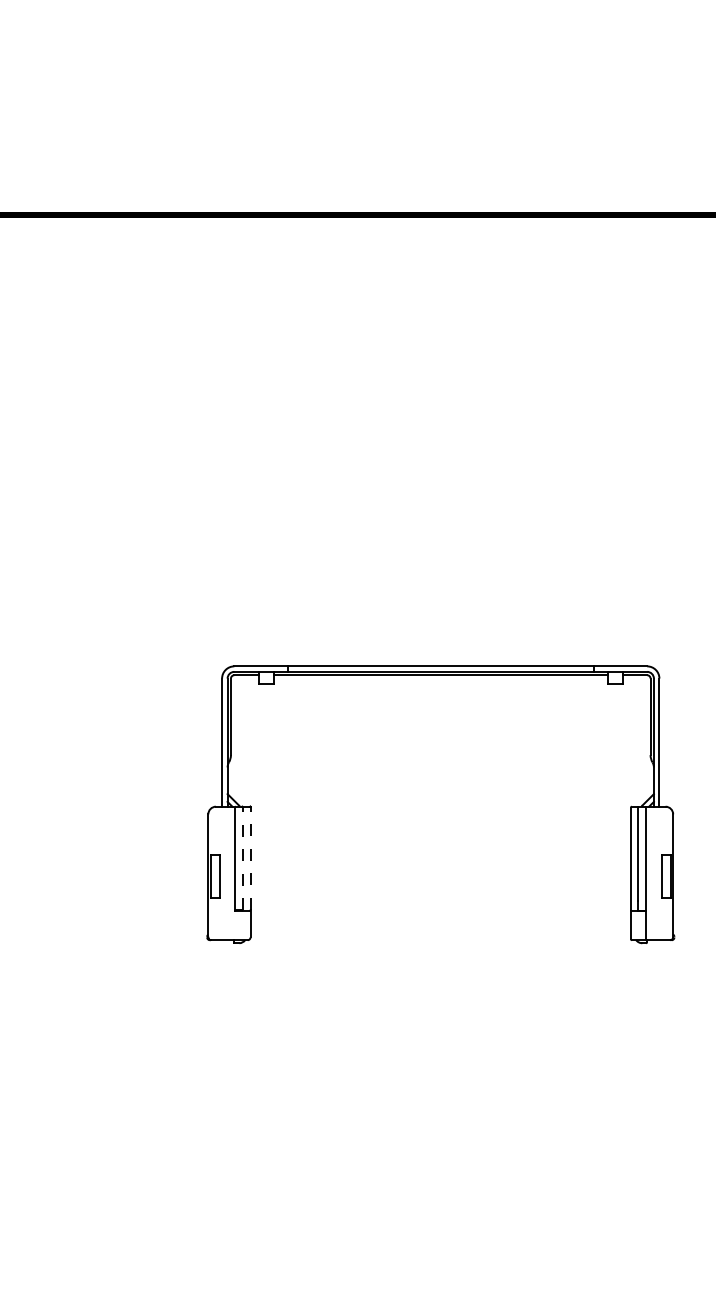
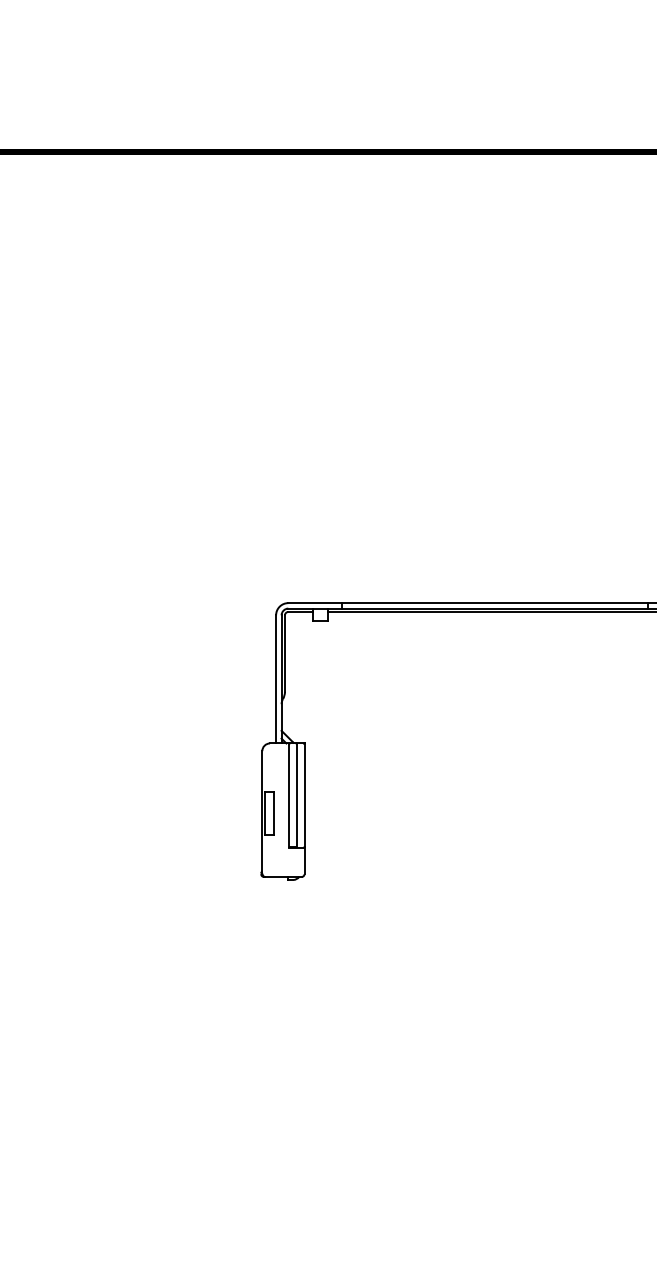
line: (242, 858) -> (296, 795), dashed -> solid
line: (250, 858) -> (304, 795), dashed -> solid

